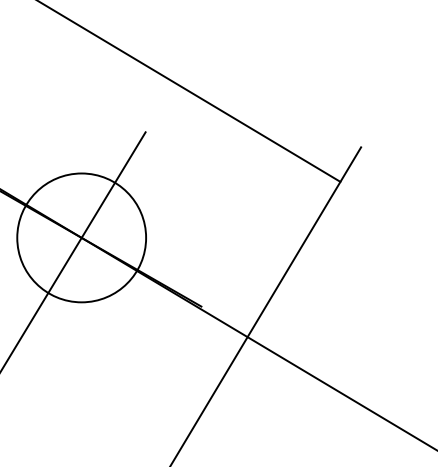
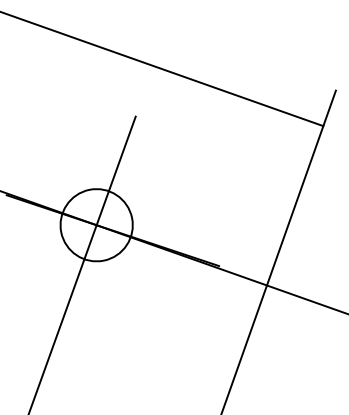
circle: (81, 237) -> (96, 224), size x0.6

